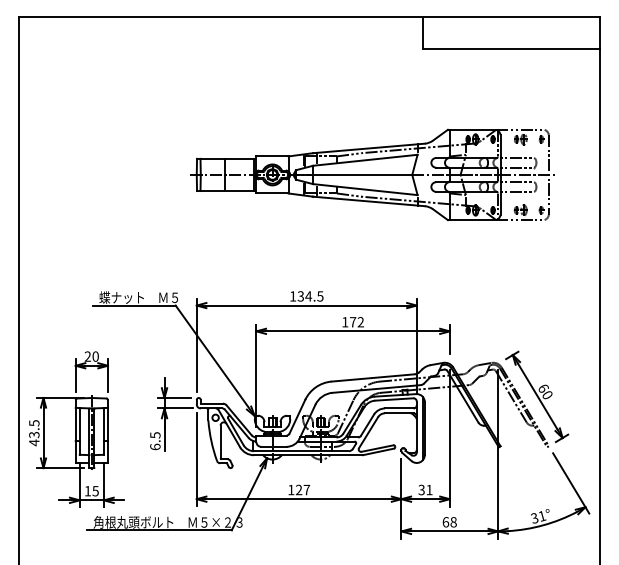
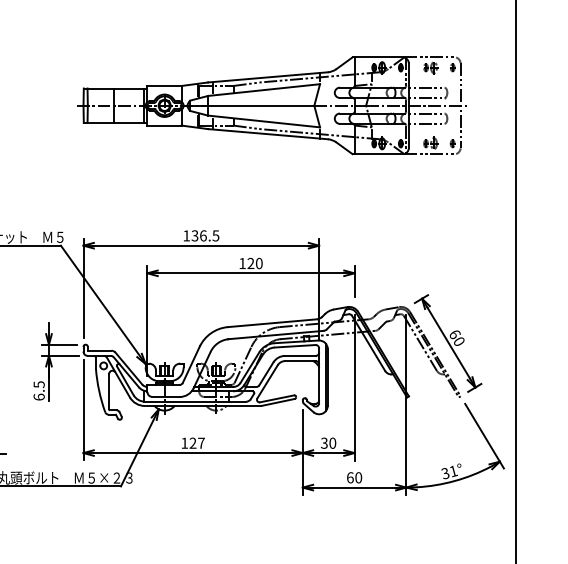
text: (308, 296) -> (203, 235), 134.5 -> 136.5
text: (357, 322) -> (255, 263), 172 -> 120
text: (429, 489) -> (332, 442), 31 -> 30
text: (453, 522) -> (358, 478), 68 -> 60

